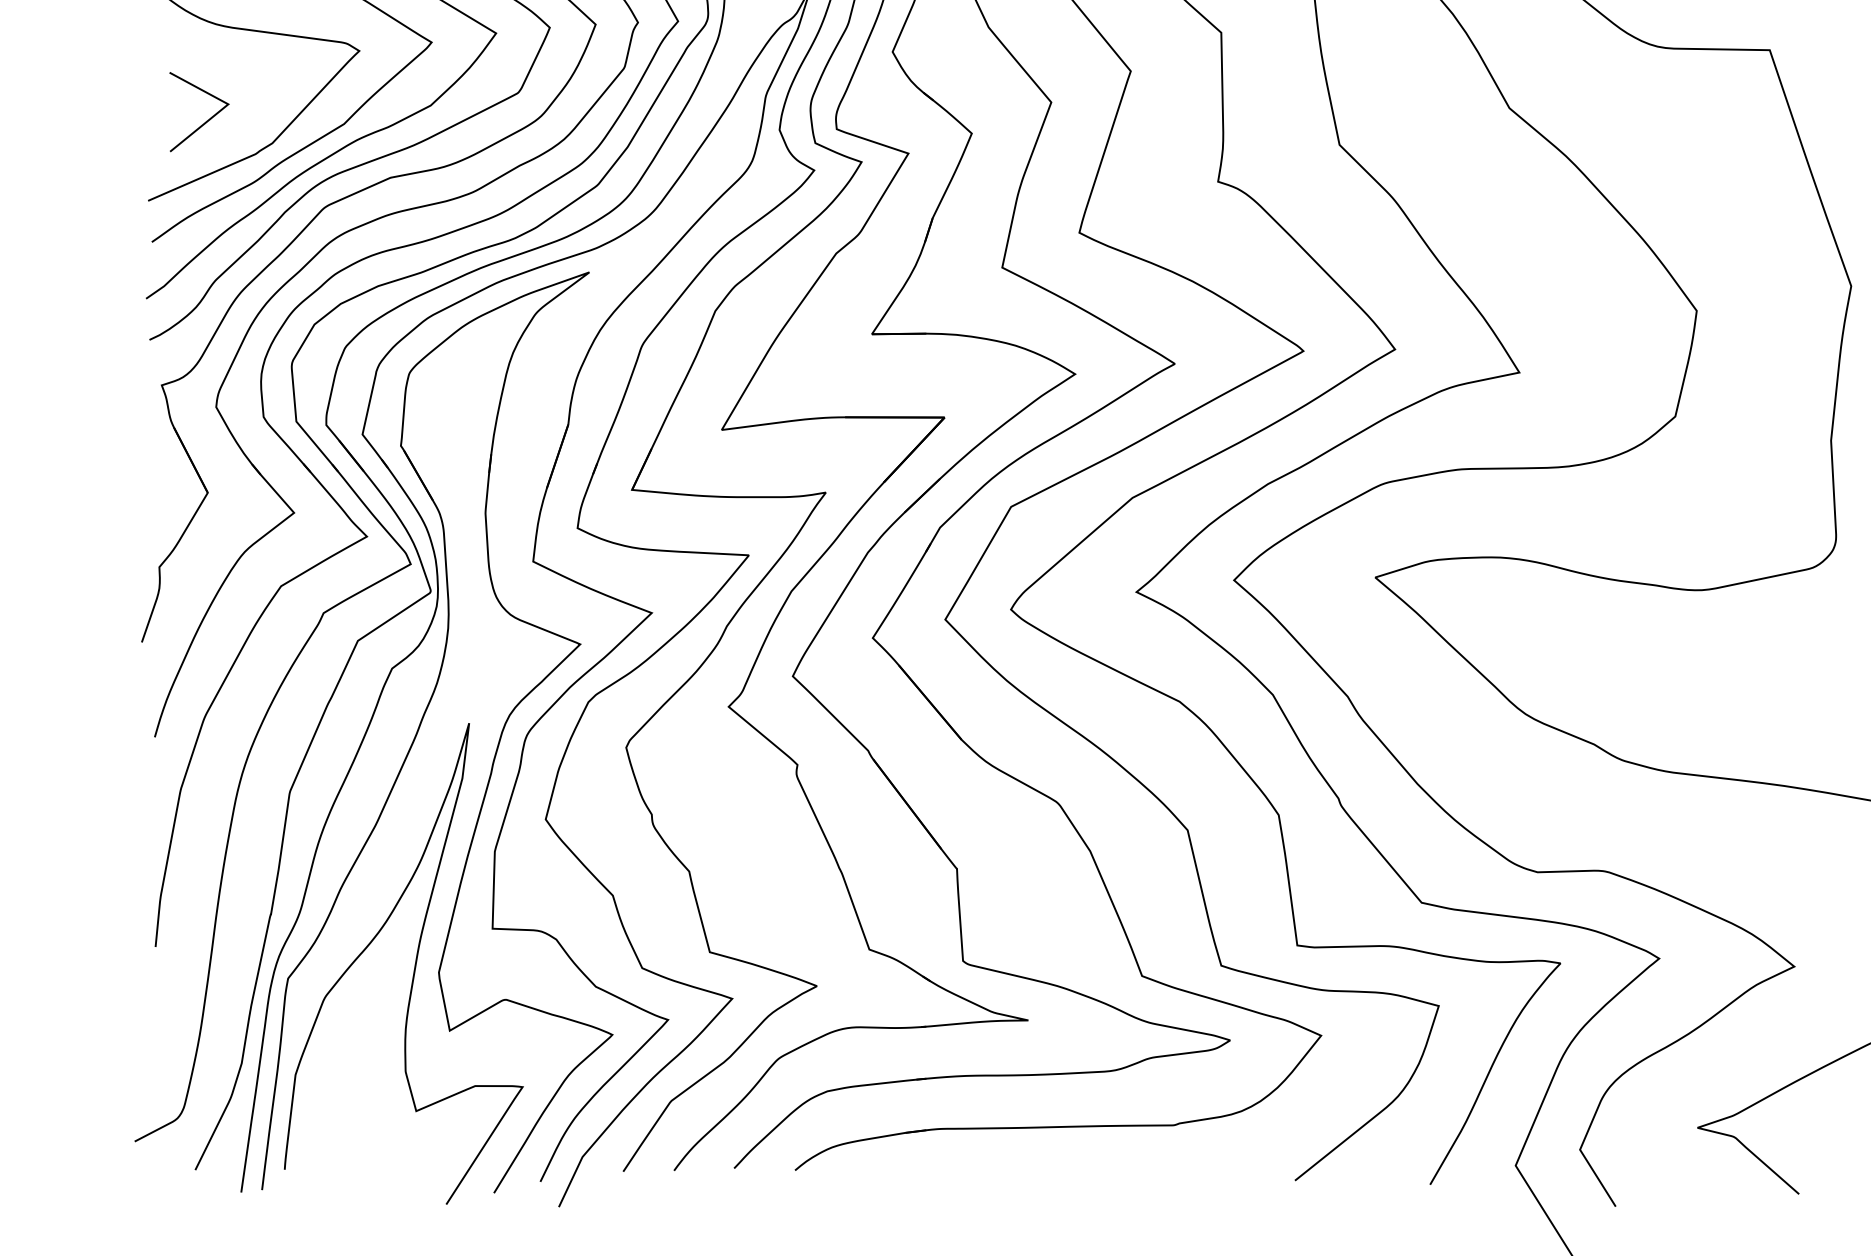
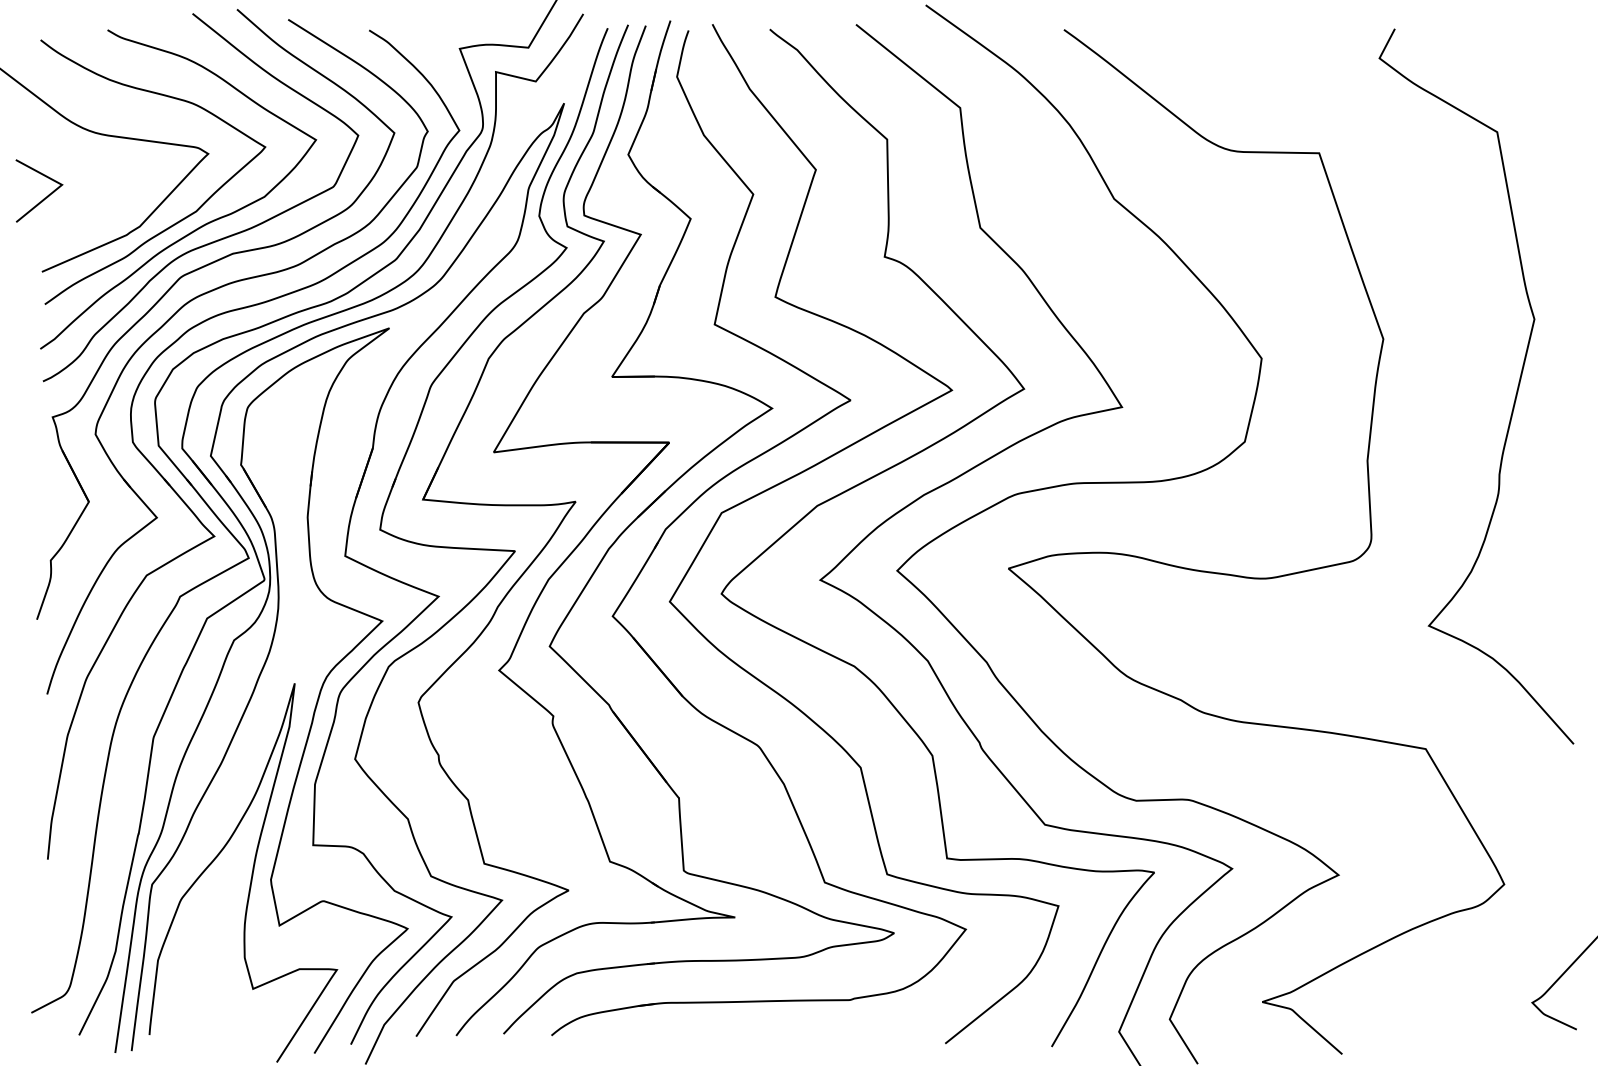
line: (204, 121) -> (43, 198), moved

